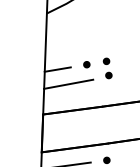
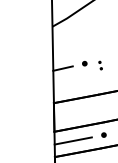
part: (107, 68) -> (100, 65), size x0.6
line: (68, 83) -> (71, 78), removed

